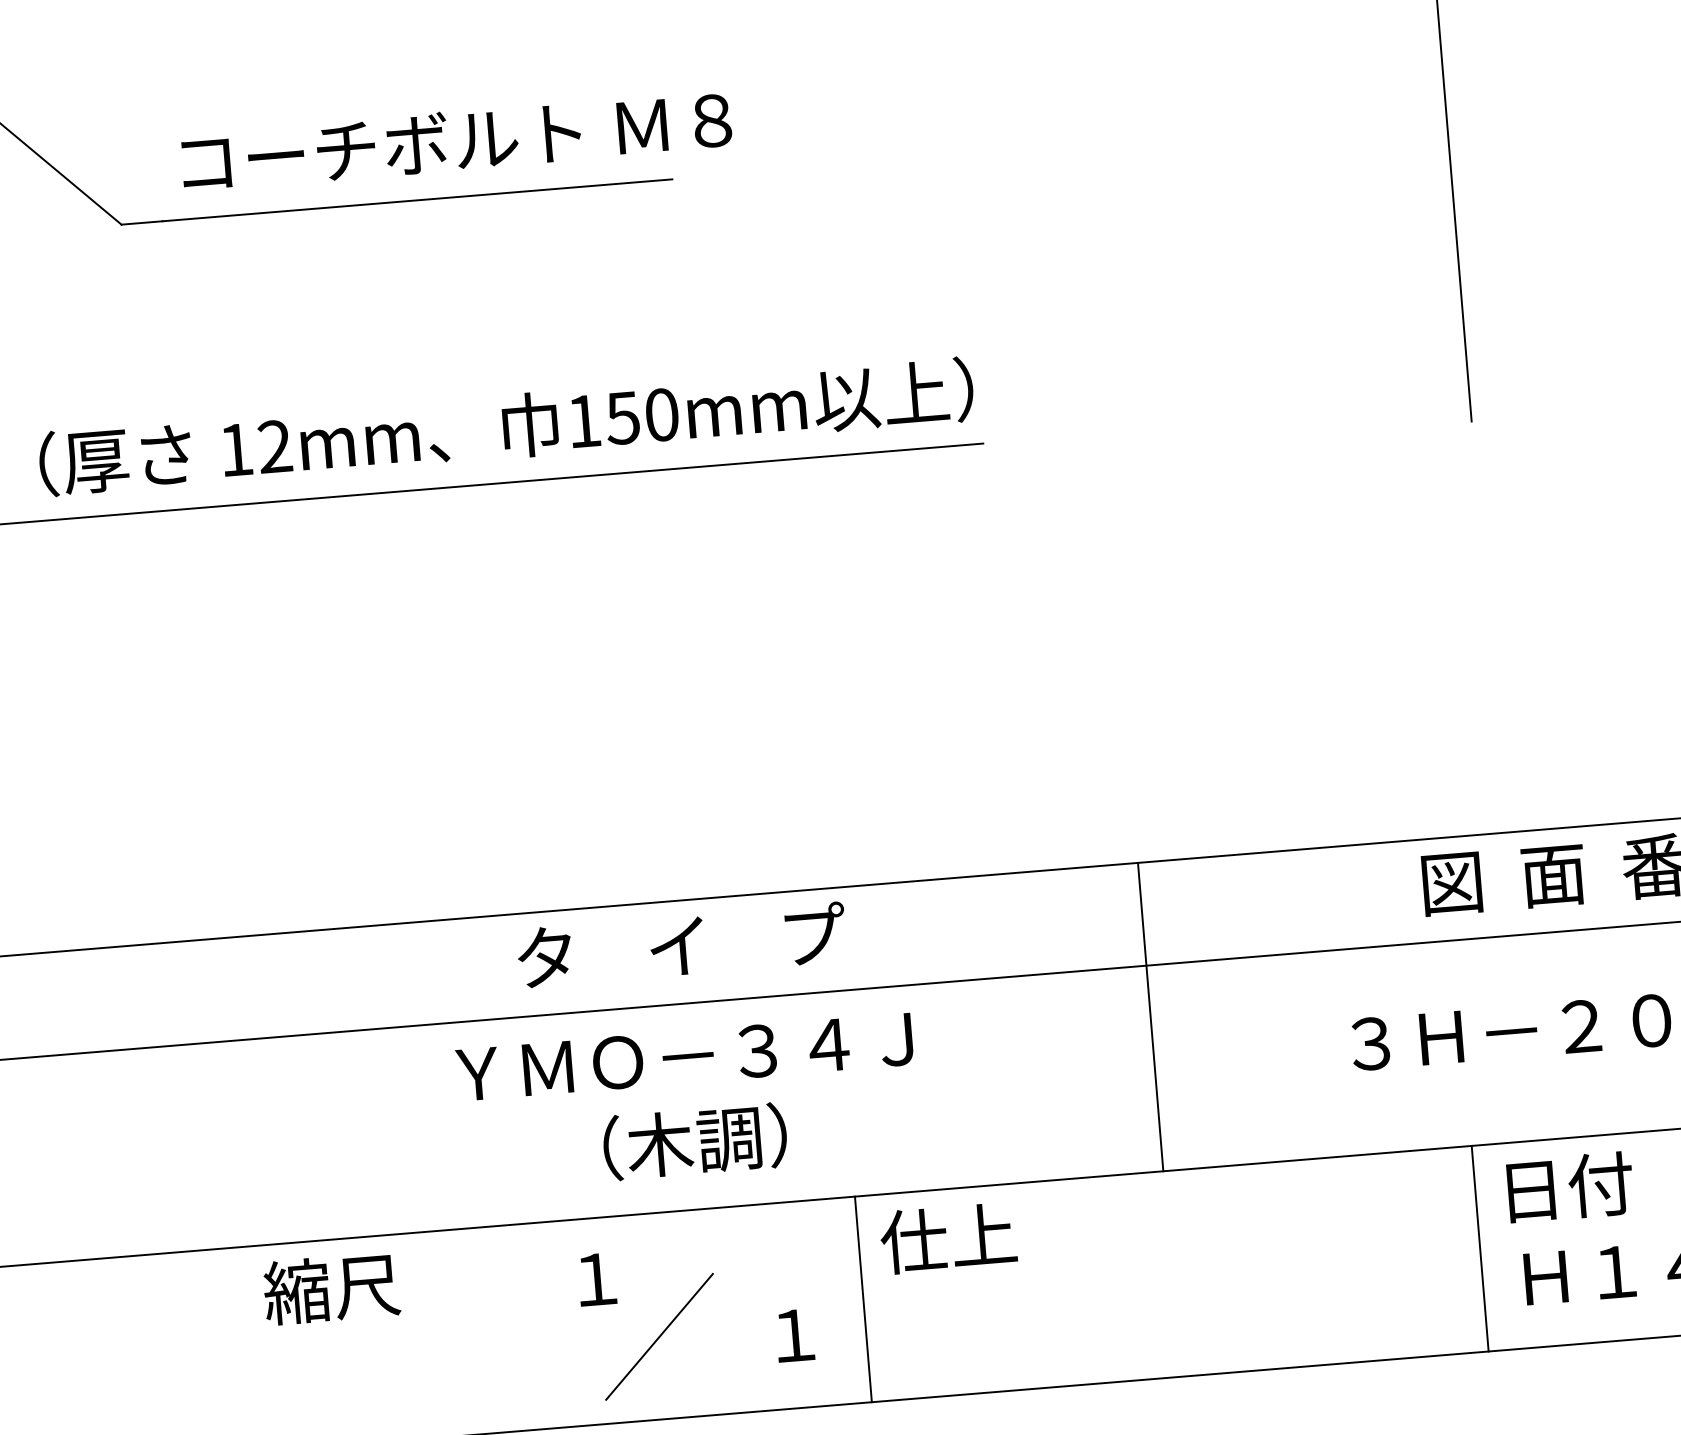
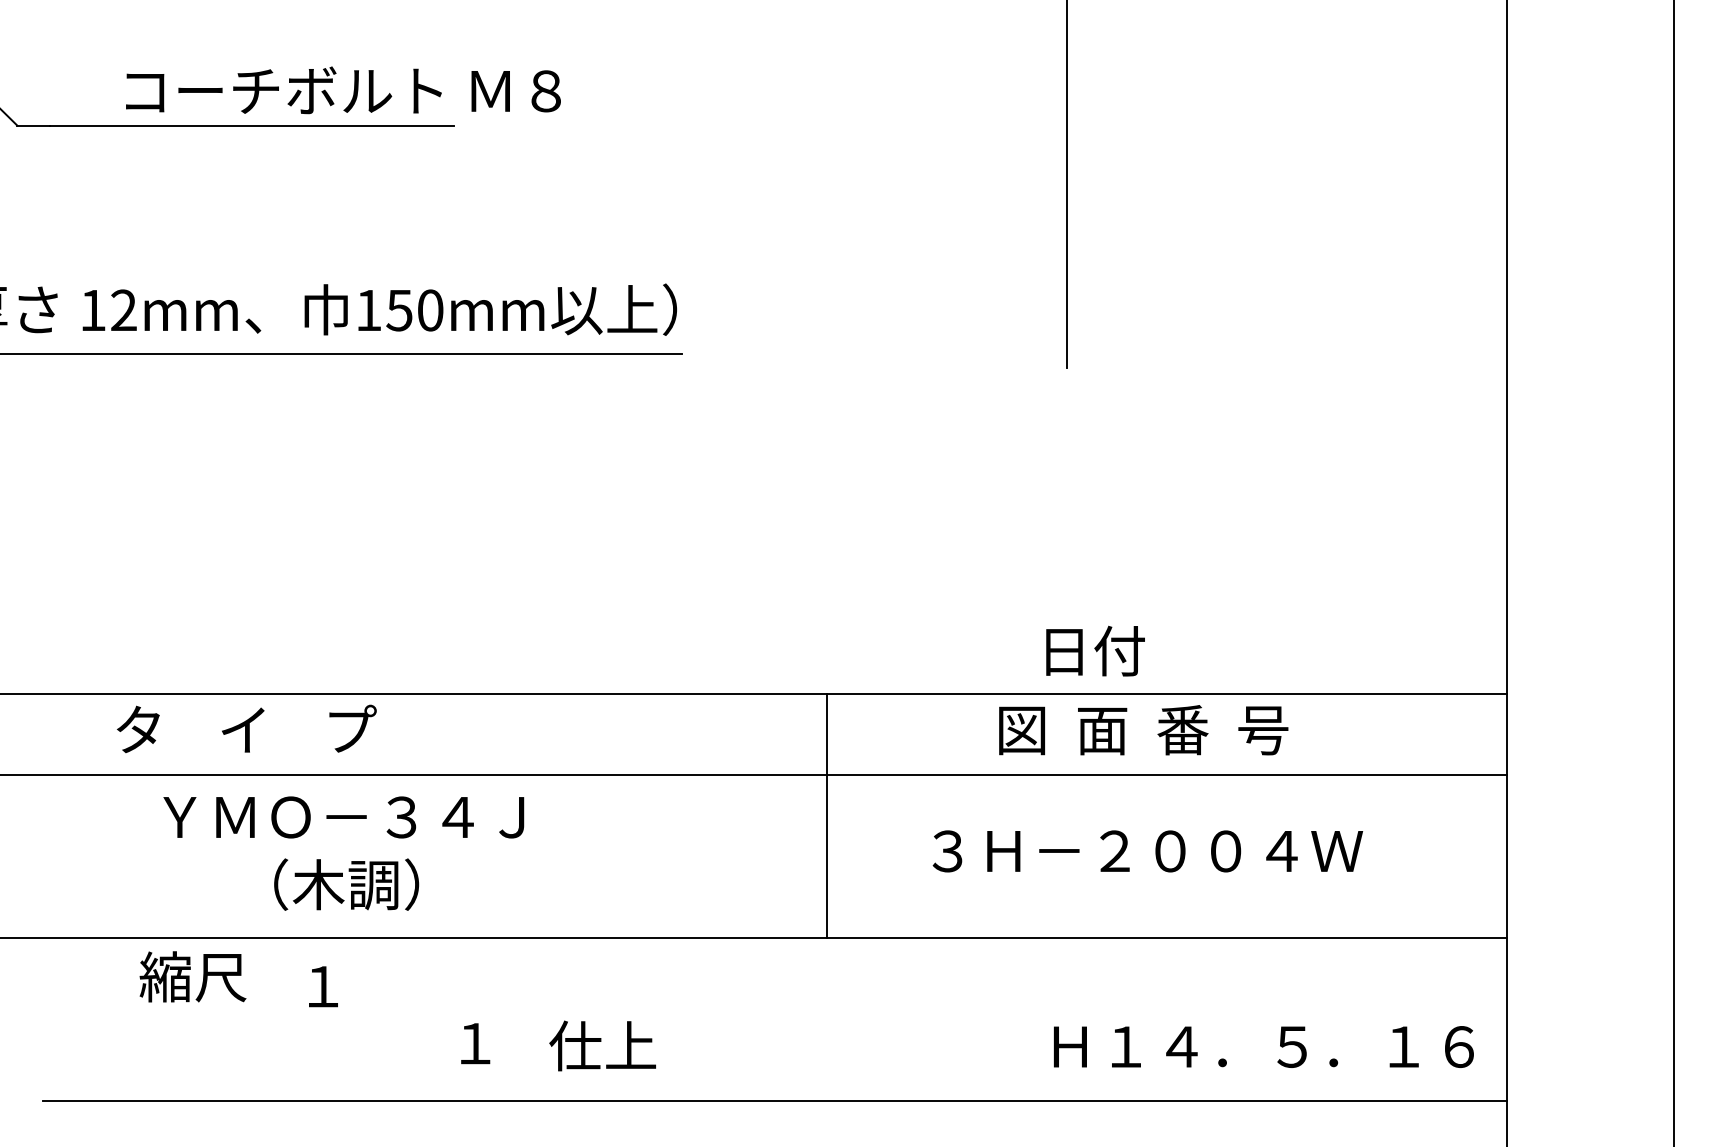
text: (456, 140) -> (343, 90), moved
text: (681, 944) -> (246, 728), moved
line: (1151, 1016) -> (827, 815), moved
text: (688, 1102) -> (343, 853), moved
text: (1570, 1186) -> (1095, 650), moved
text: (948, 1237) -> (602, 1045), moved
line: (1480, 1248) -> (1020, 1019), removed
text: (331, 1288) -> (192, 976), moved
line: (863, 1299) -> (531, 1019), removed
line: (658, 1336) -> (368, 1035), removed

